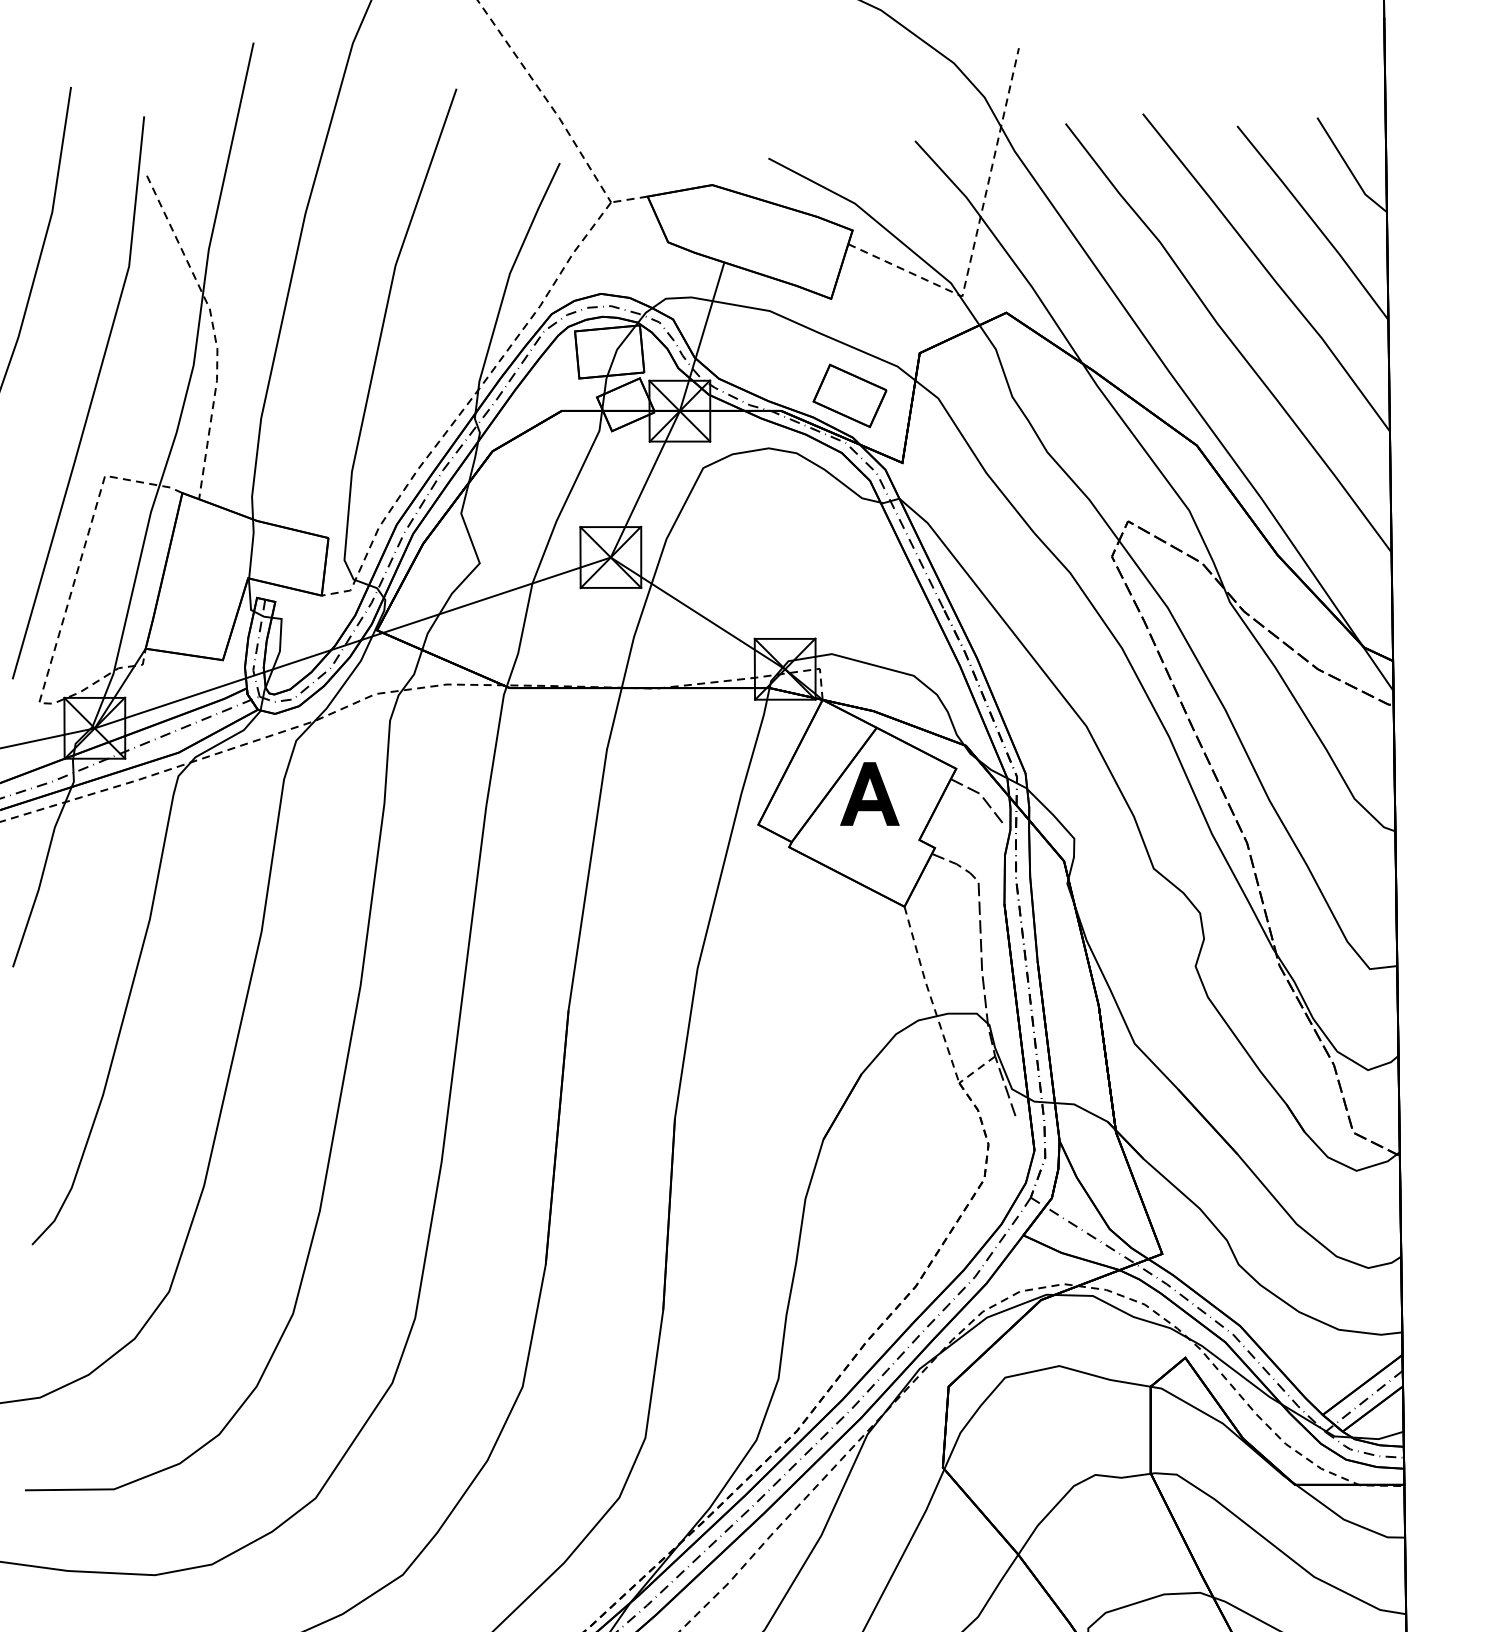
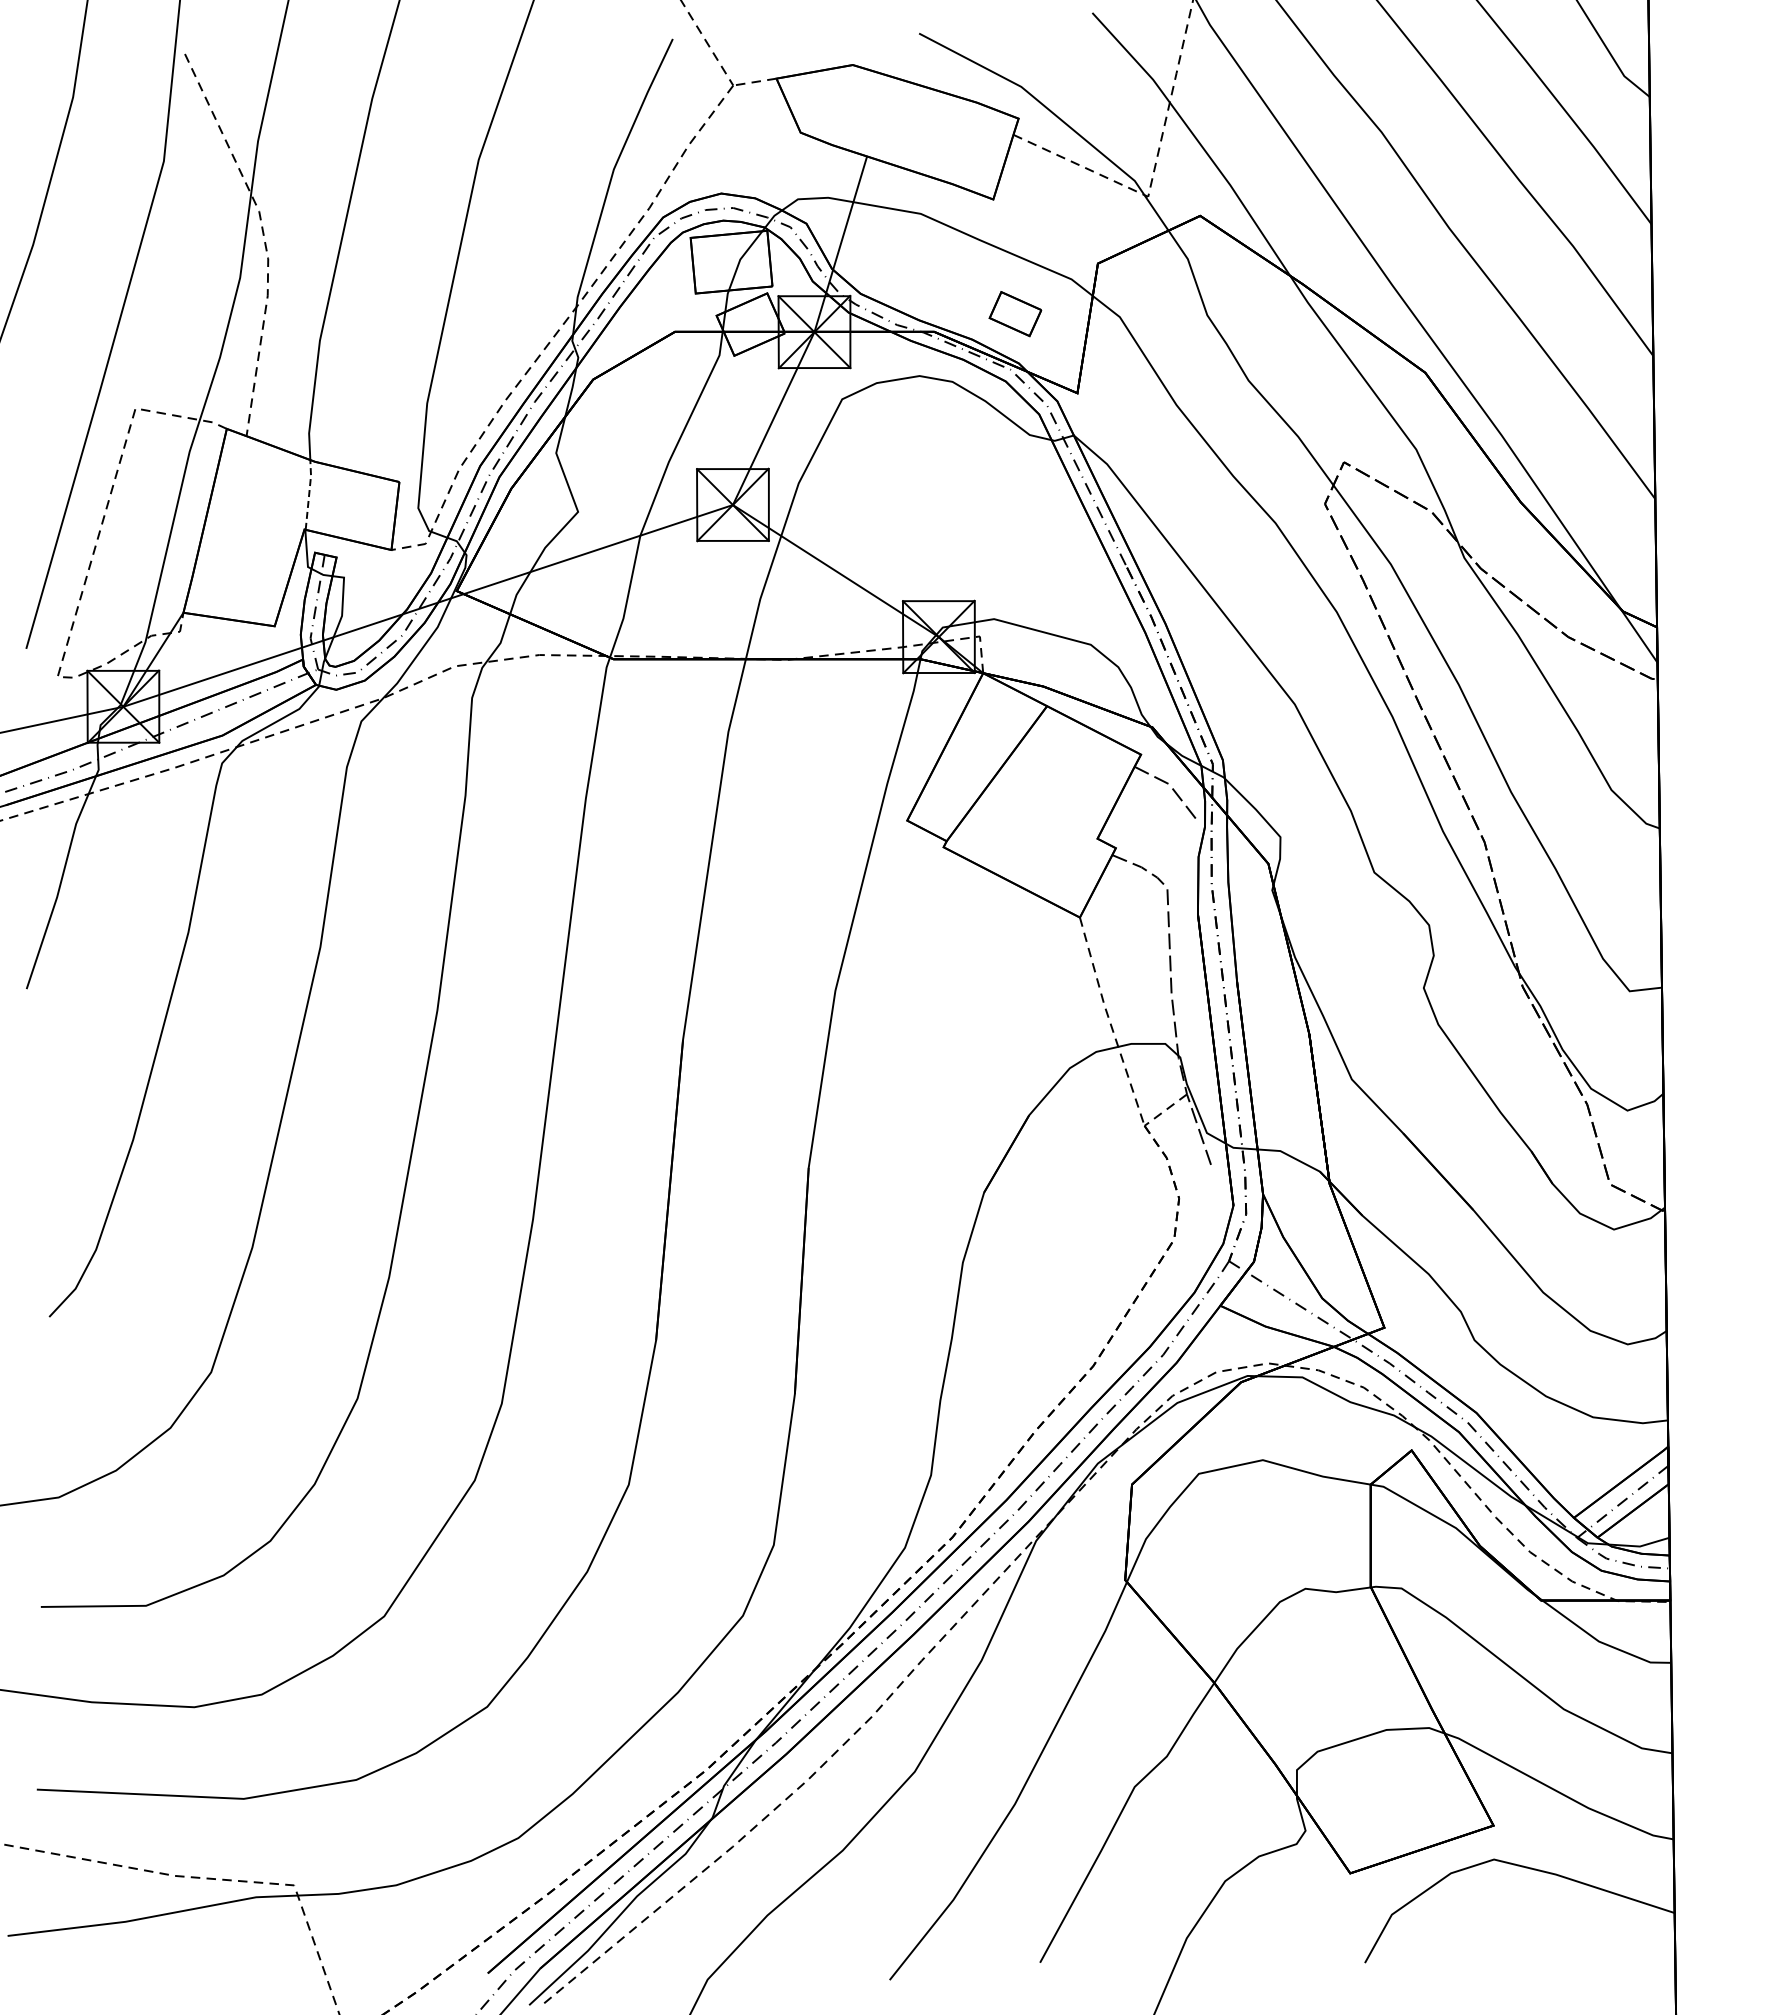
part: (850, 395) -> (1015, 313), size x0.6
line: (252, 548) -> (309, 494), solid -> dashed
part: (869, 793) -> (1038, 783), removed

